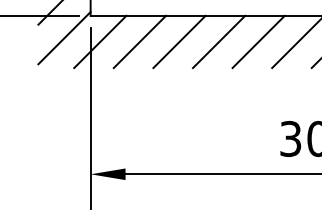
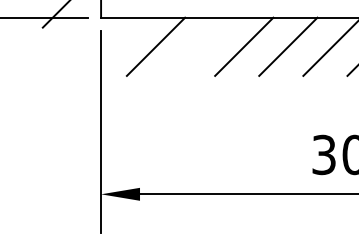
line: (64, 38) -> (71, 42), removed
line: (100, 41) -> (112, 46), removed
line: (179, 41) -> (200, 46), removed

